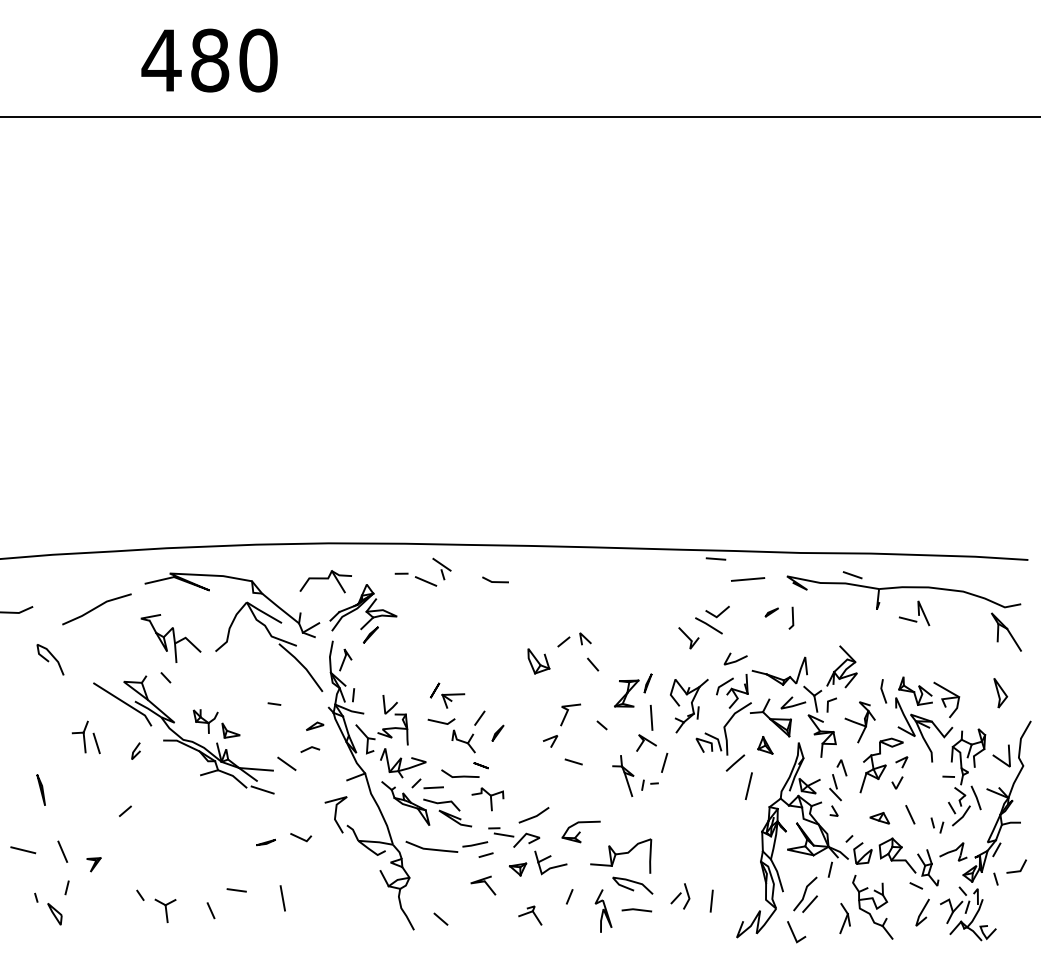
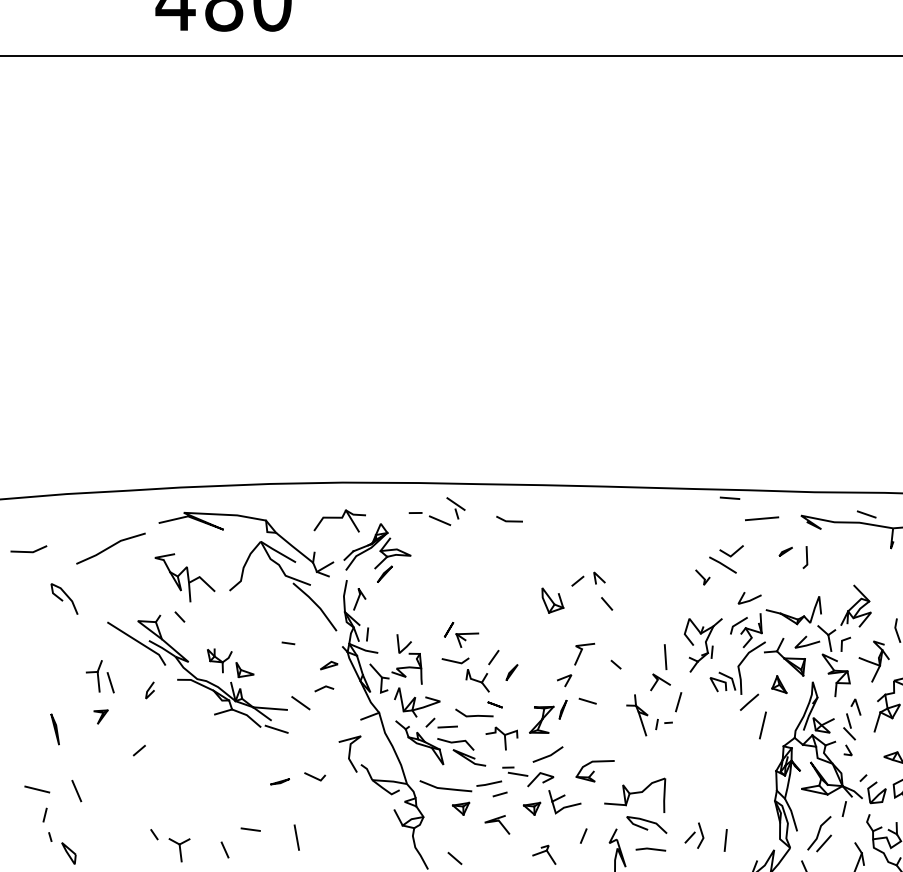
part: (688, 638) -> (702, 577), size x0.7
part: (633, 690) -> (548, 716), moved
part: (93, 864) -> (100, 716), moved
part: (446, 869) -> (460, 808), added
line: (66, 887) -> (44, 814), moved

